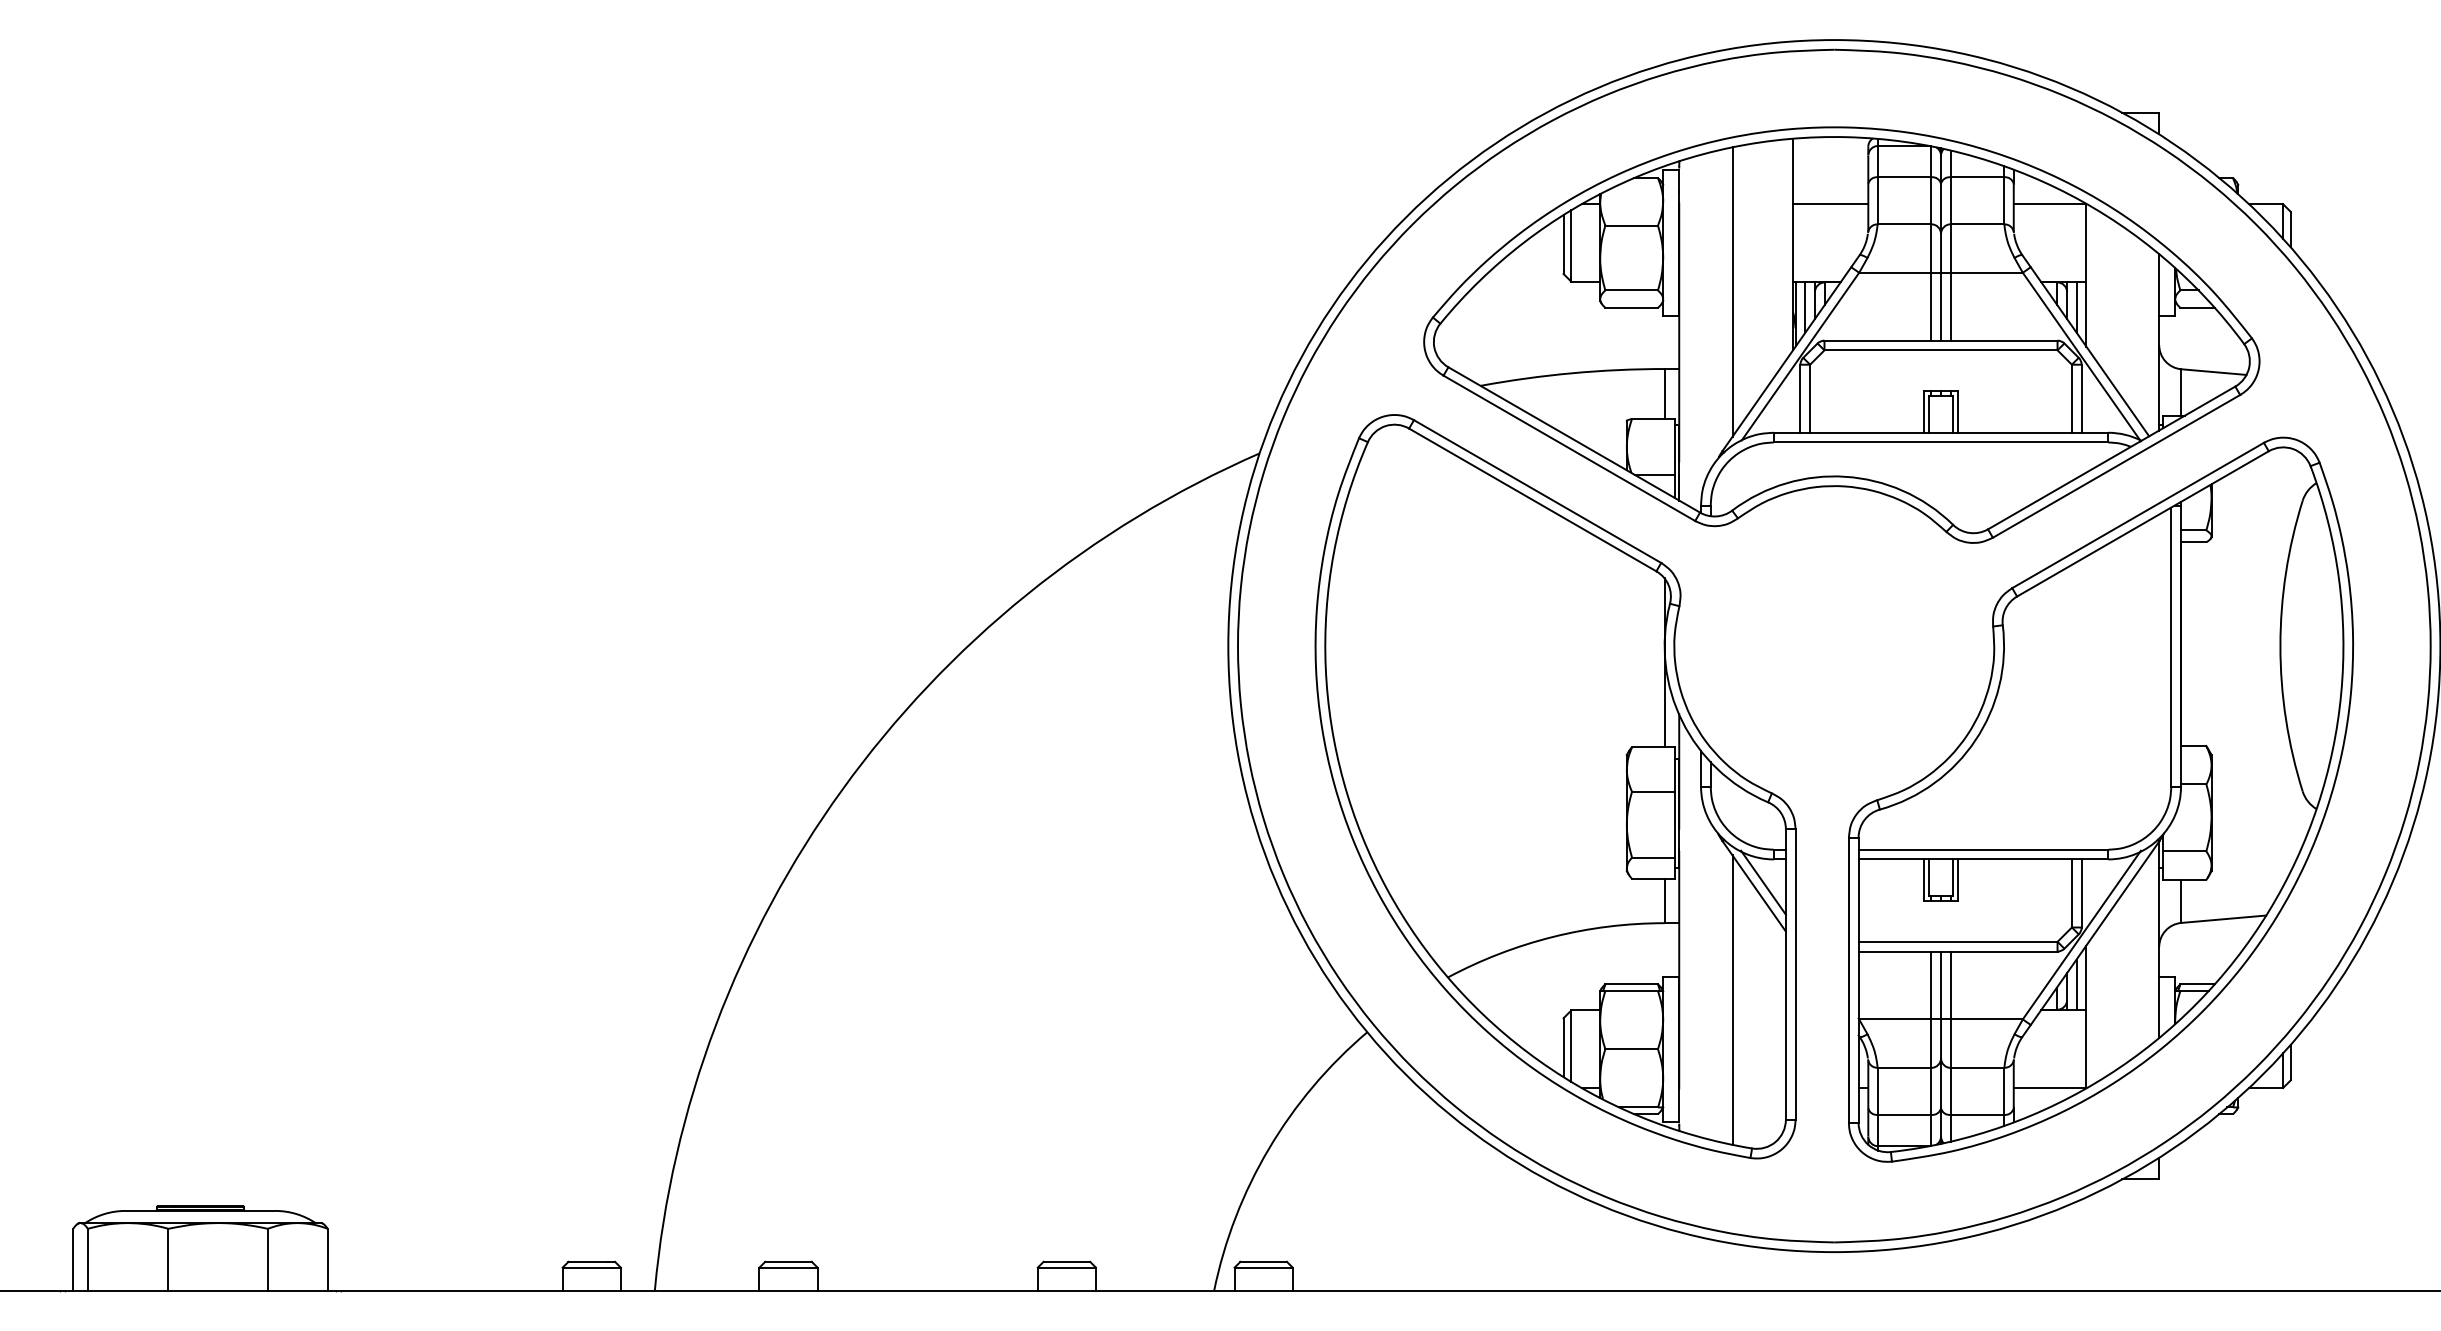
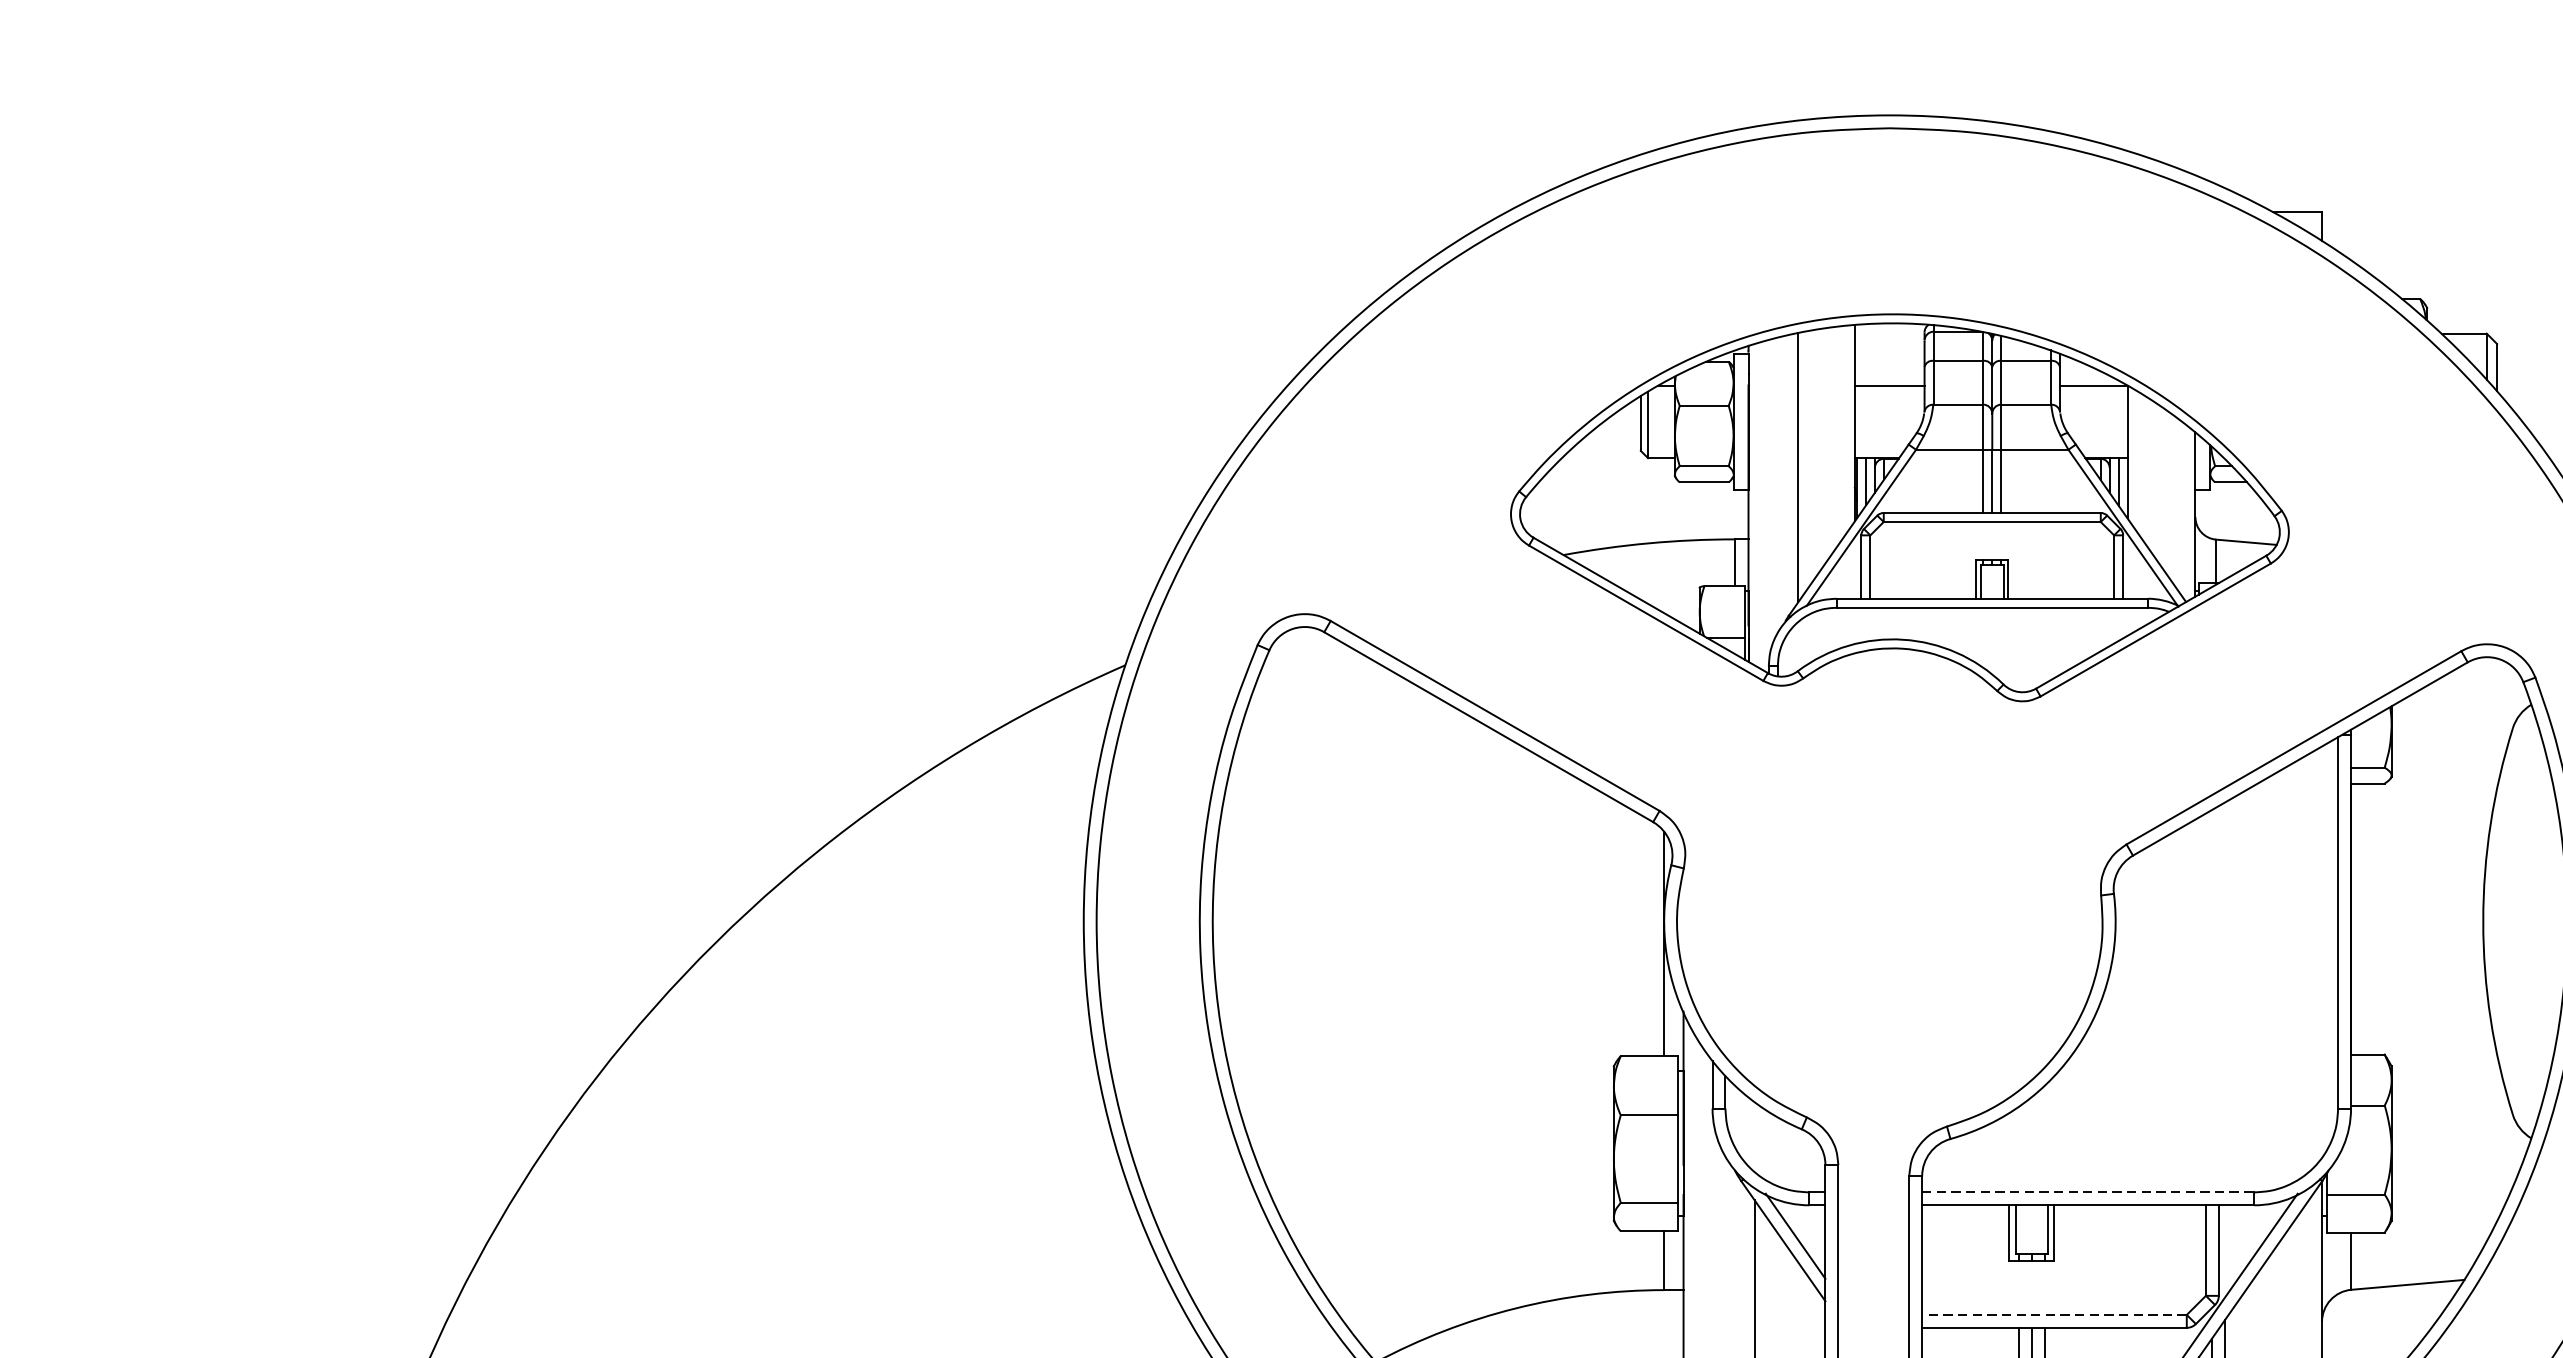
part: (1841, 334) -> (1899, 507), size x0.7
line: (1983, 849) -> (2088, 1192), solid -> dashed
line: (1957, 941) -> (2053, 1314), solid -> dashed

